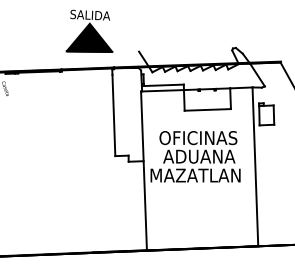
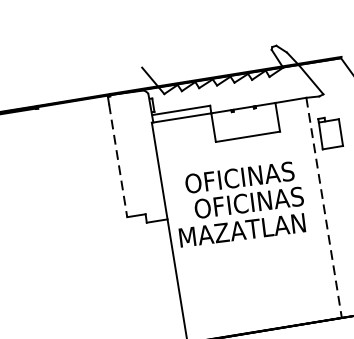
part: (89, 30) -> (69, 46), removed
line: (113, 115) -> (117, 160), solid -> dashed
text: (202, 156) -> (248, 202), ADUANA -> OFICINAS
line: (255, 167) -> (324, 208), solid -> dashed

